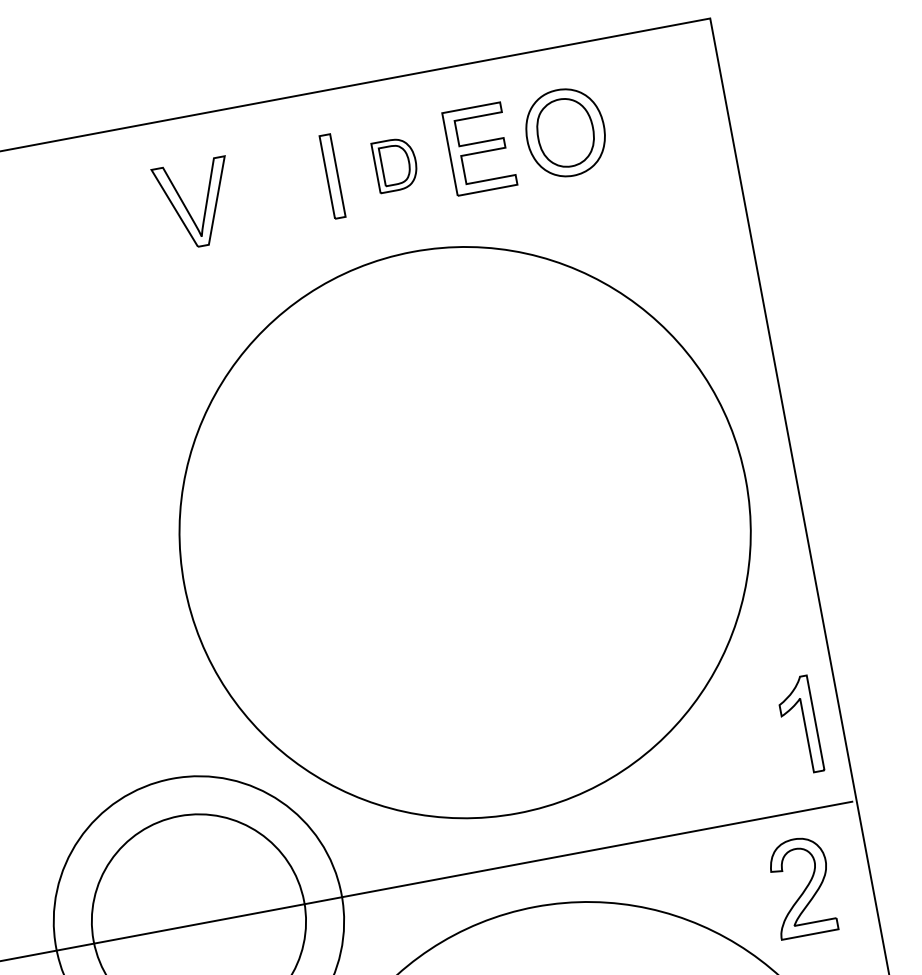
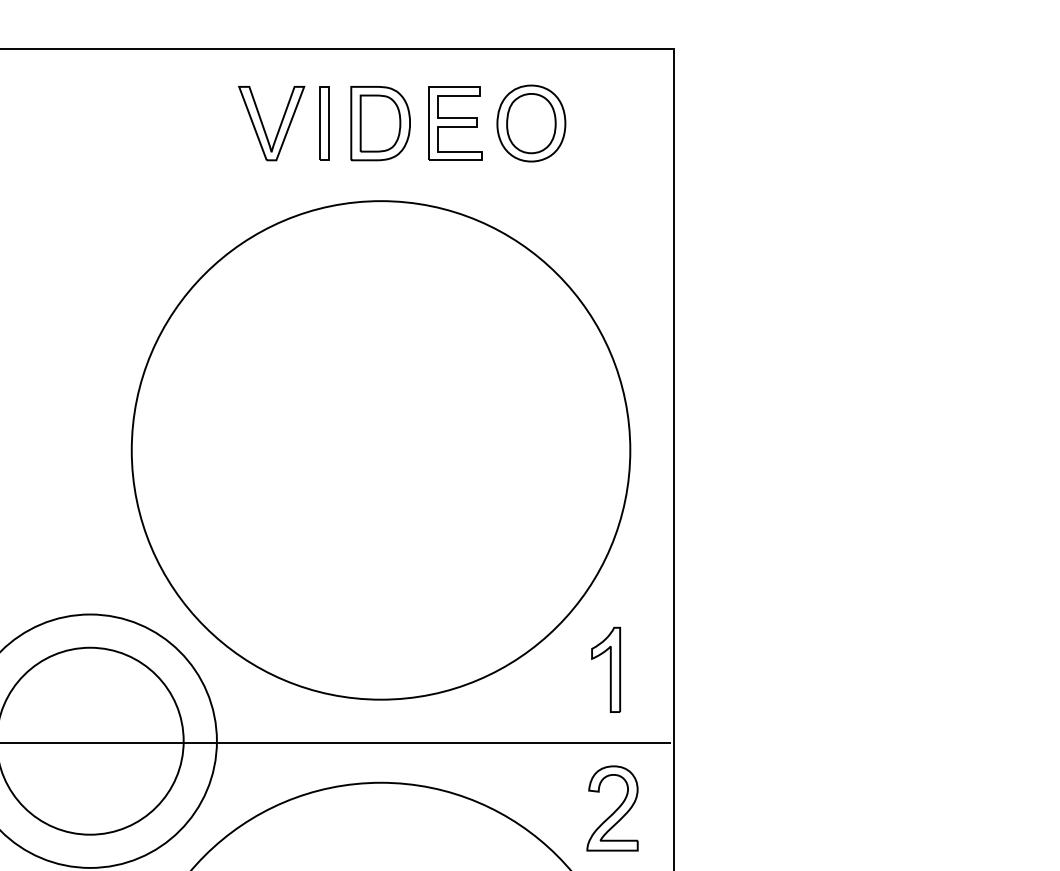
part: (395, 164) -> (380, 123), size x1.67
part: (188, 209) -> (264, 126), moved
part: (800, 725) -> (606, 669), moved

